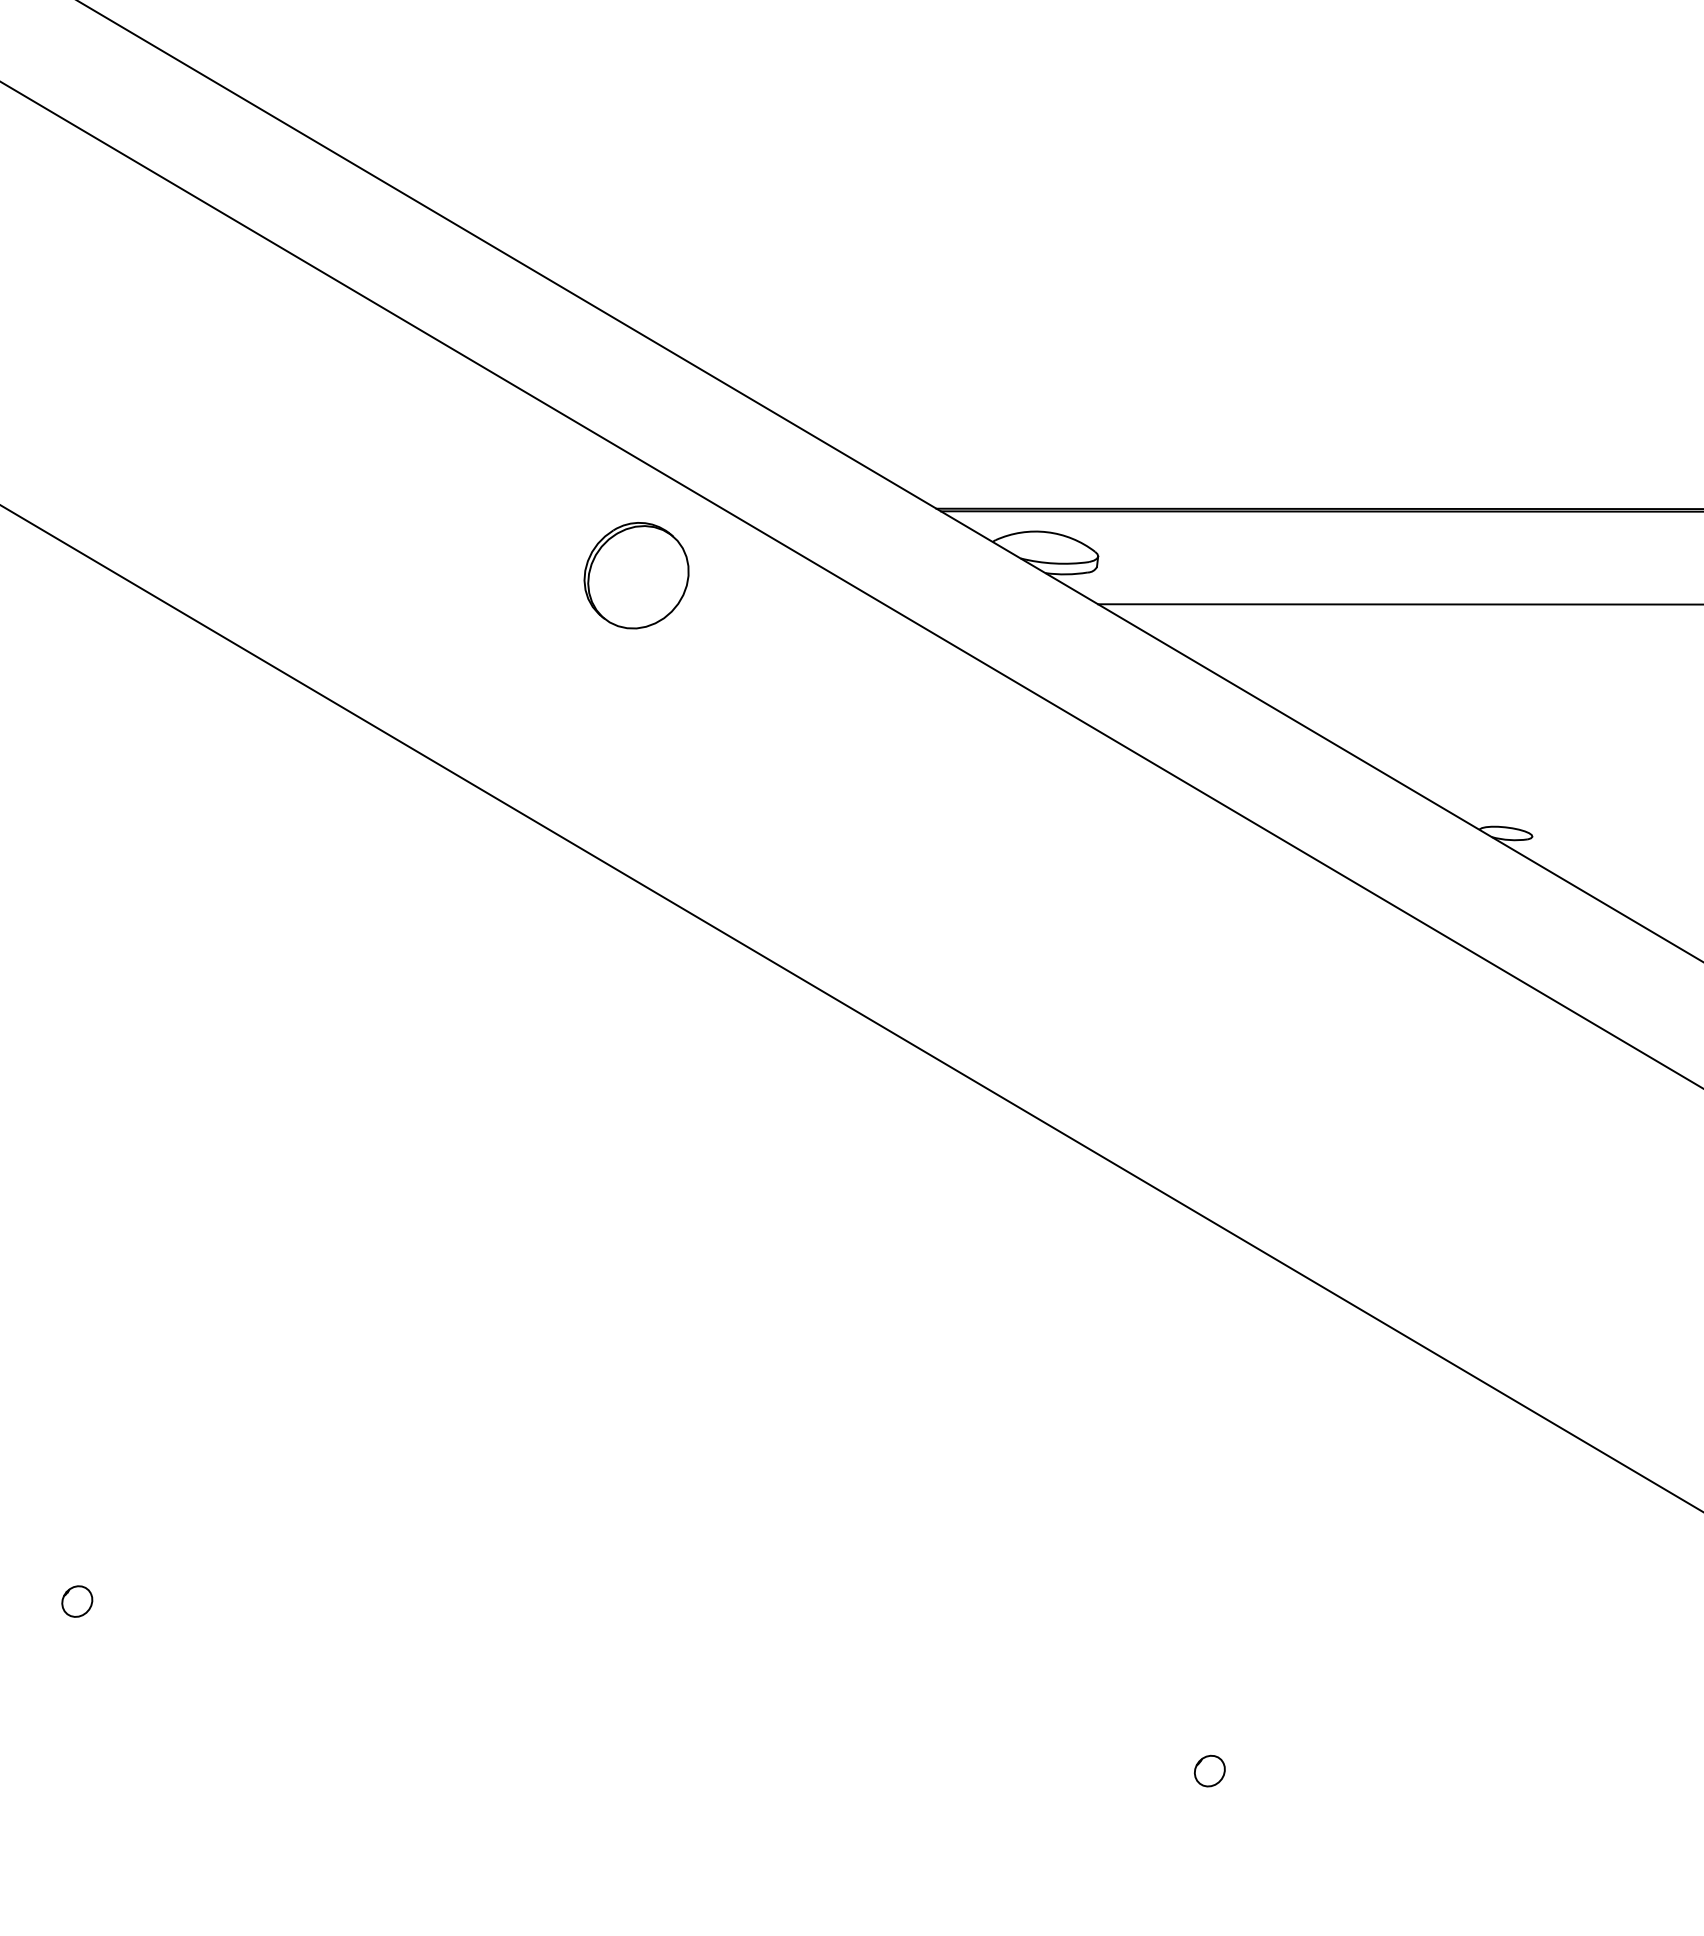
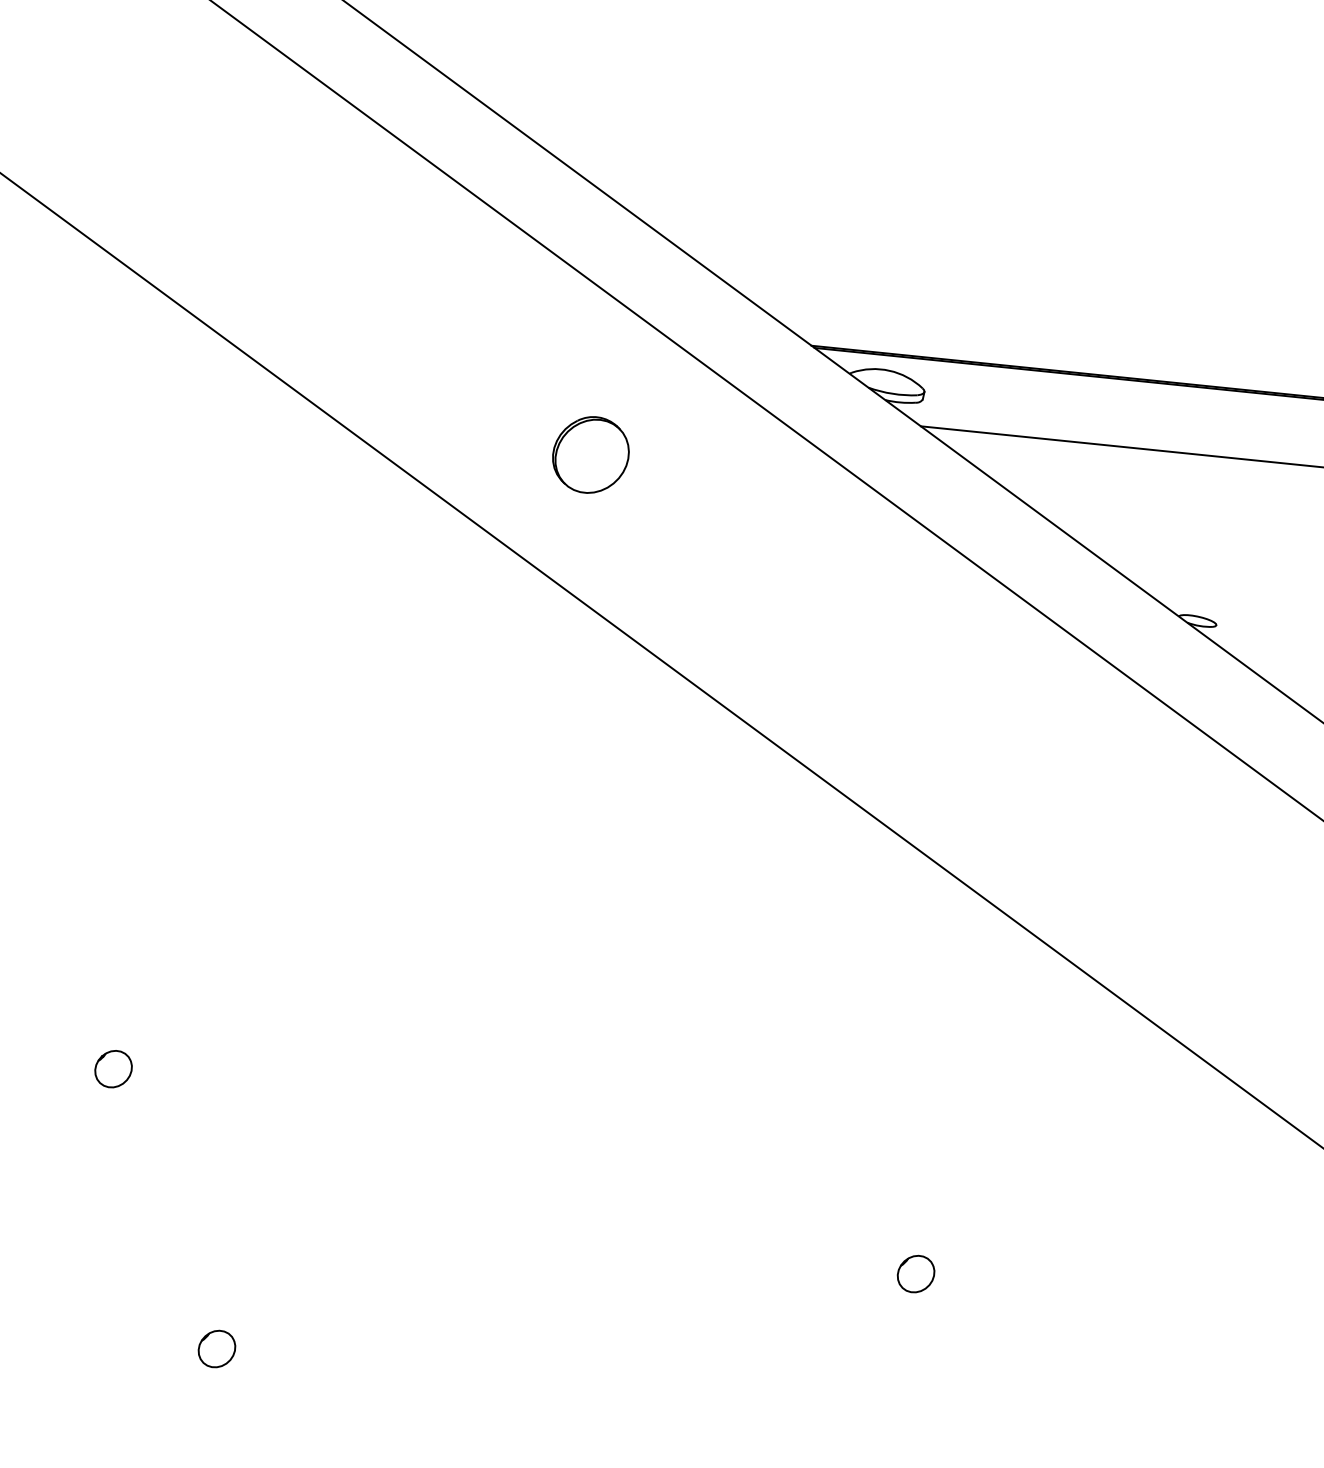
part: (635, 575) -> (590, 454), moved
part: (77, 1601) -> (113, 1069), size x1.67
part: (1209, 1770) -> (915, 1273), size x1.67

